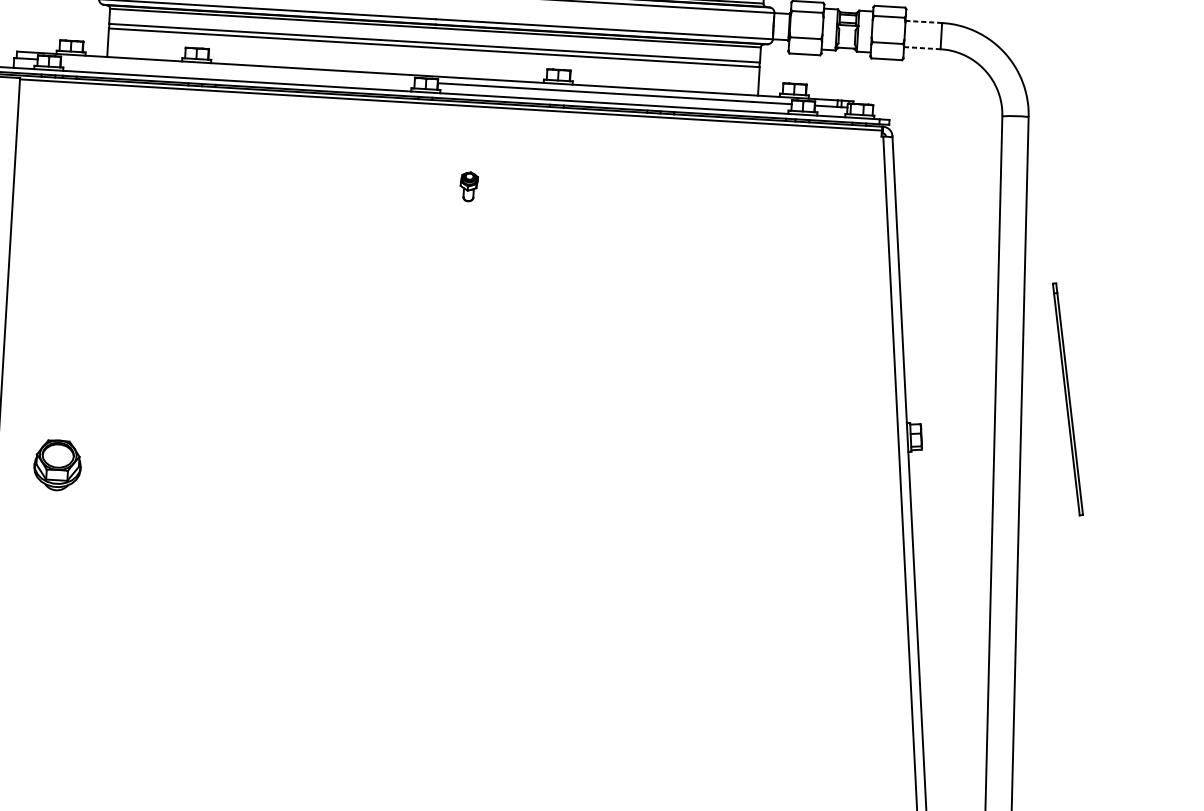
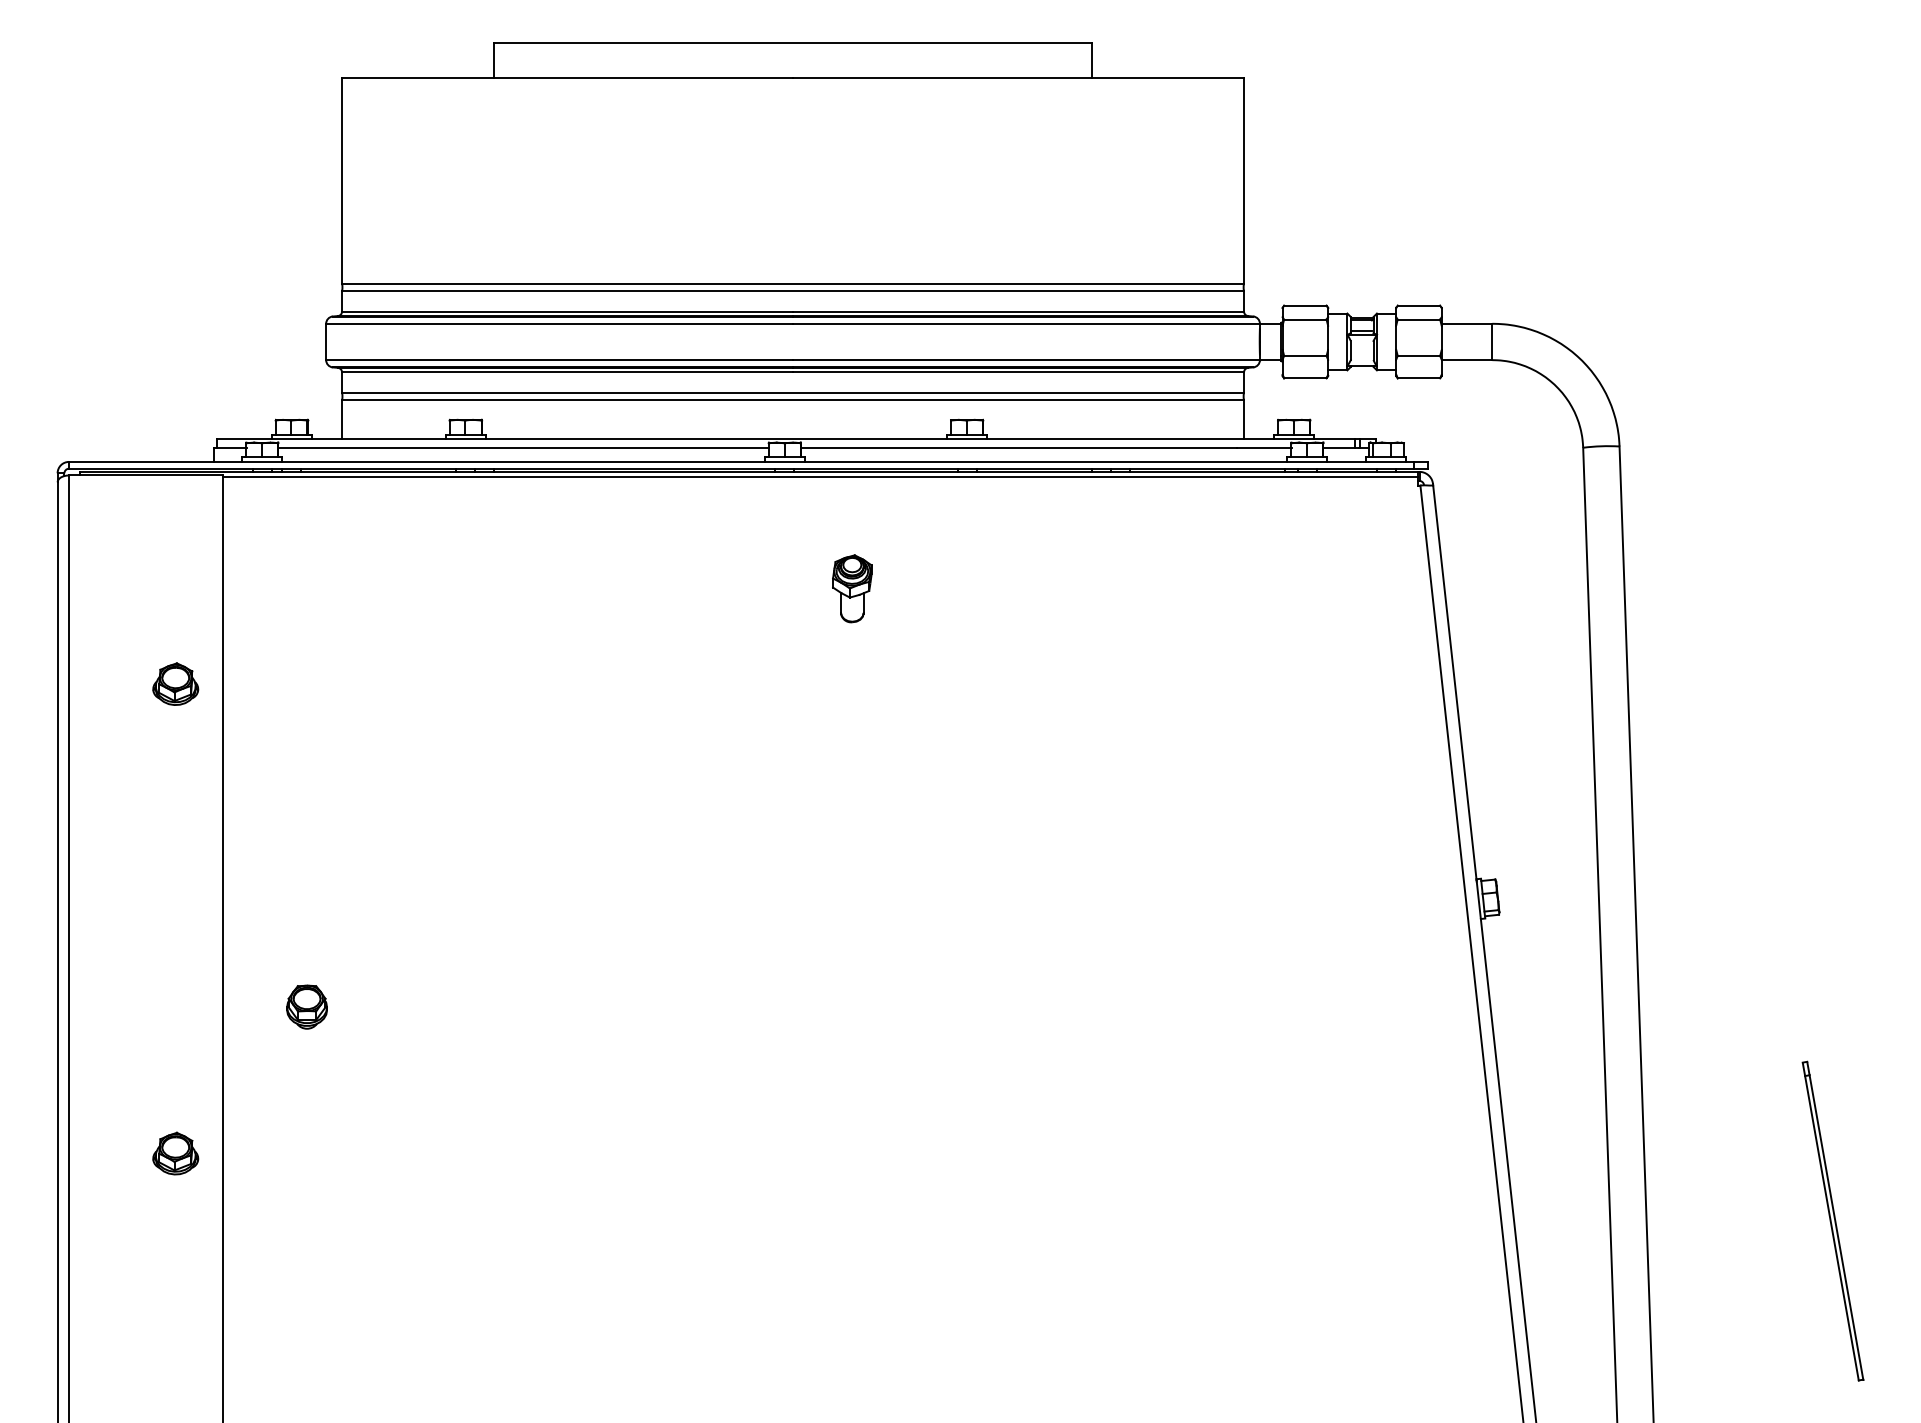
line: (923, 21) -> (1466, 323), dashed -> solid
line: (922, 48) -> (1467, 360), dashed -> solid
line: (237, 71) -> (523, 448), added
part: (469, 186) -> (852, 588), size x1.67
part: (1067, 398) -> (1832, 1220), moved
part: (57, 464) -> (306, 1006), size x0.62

